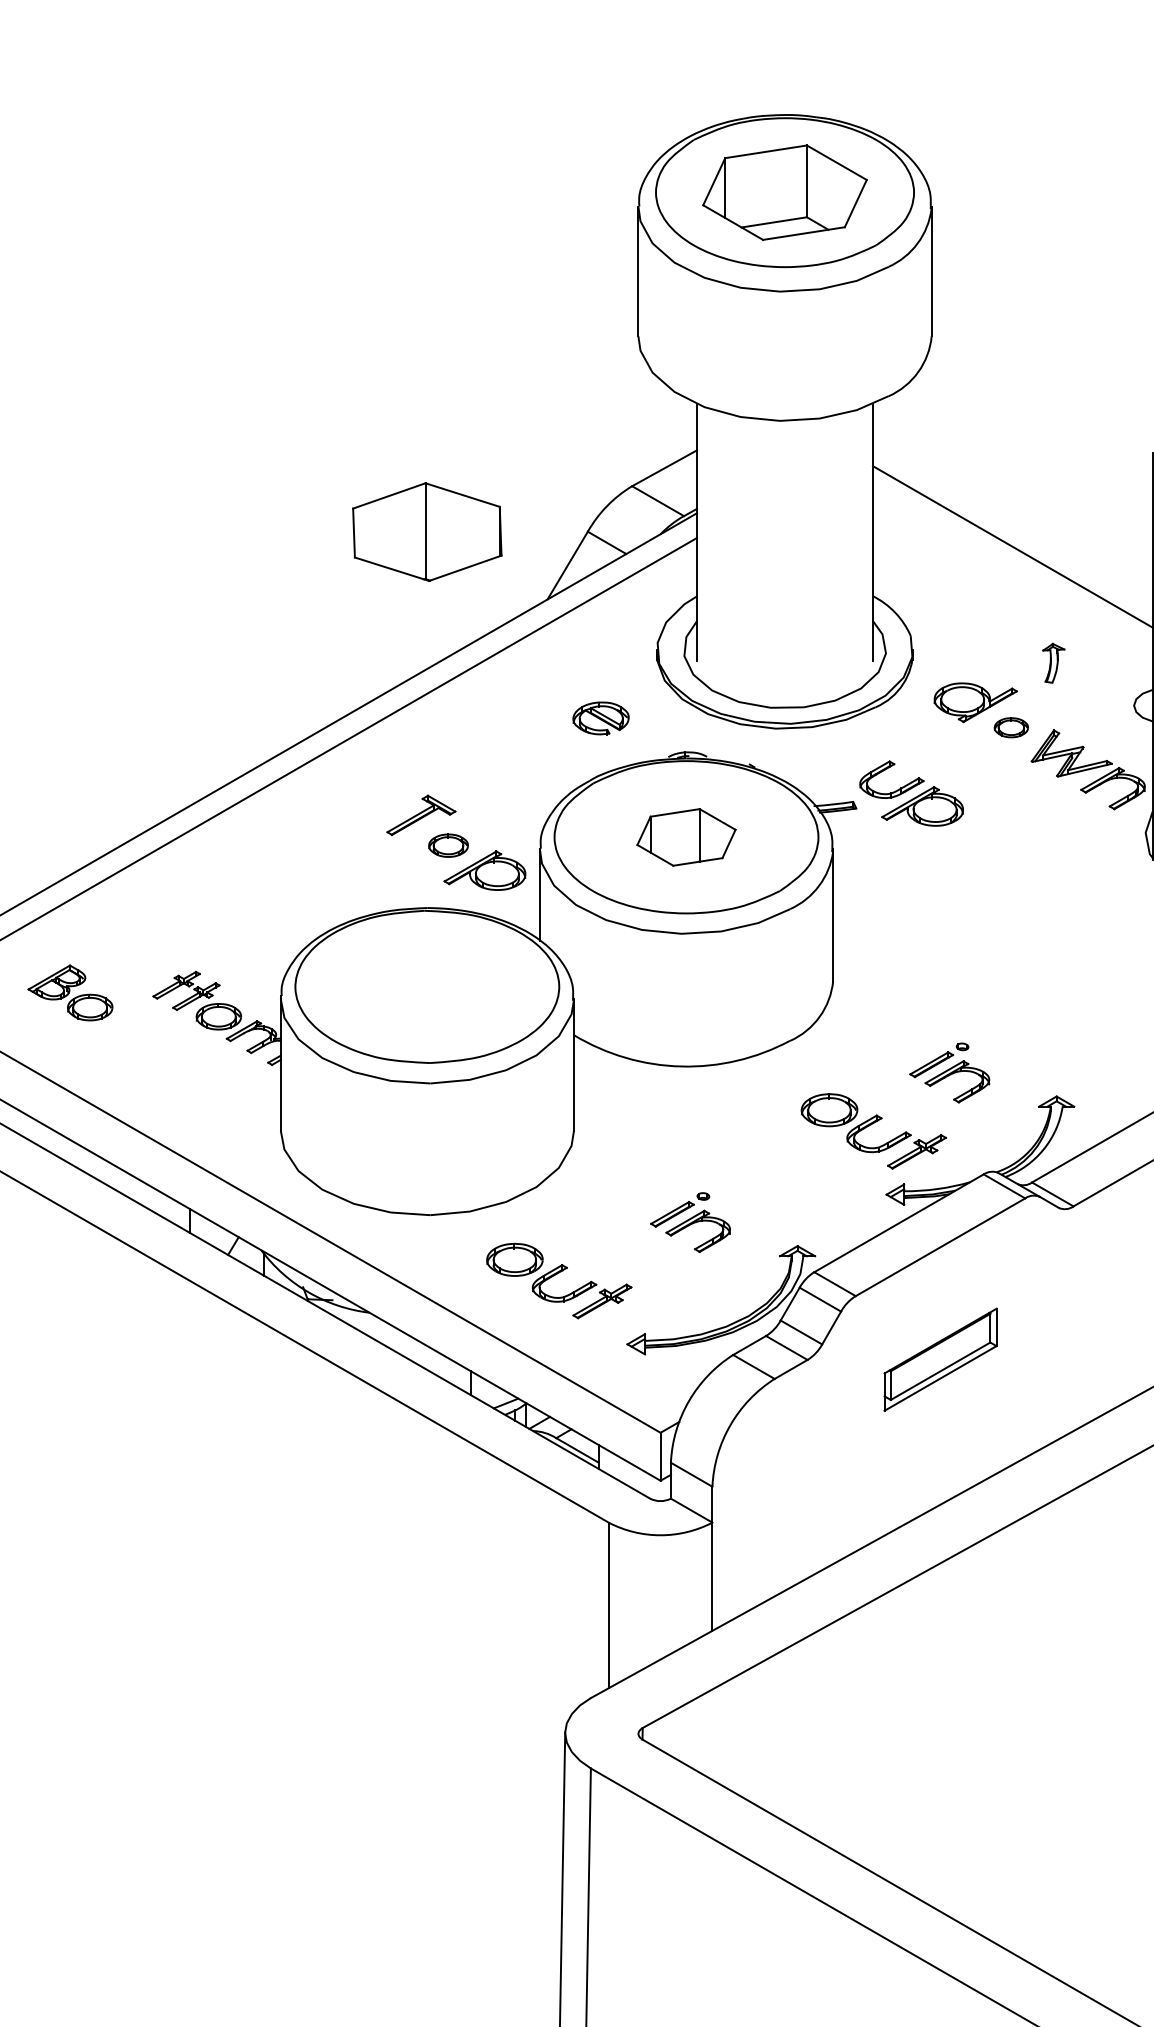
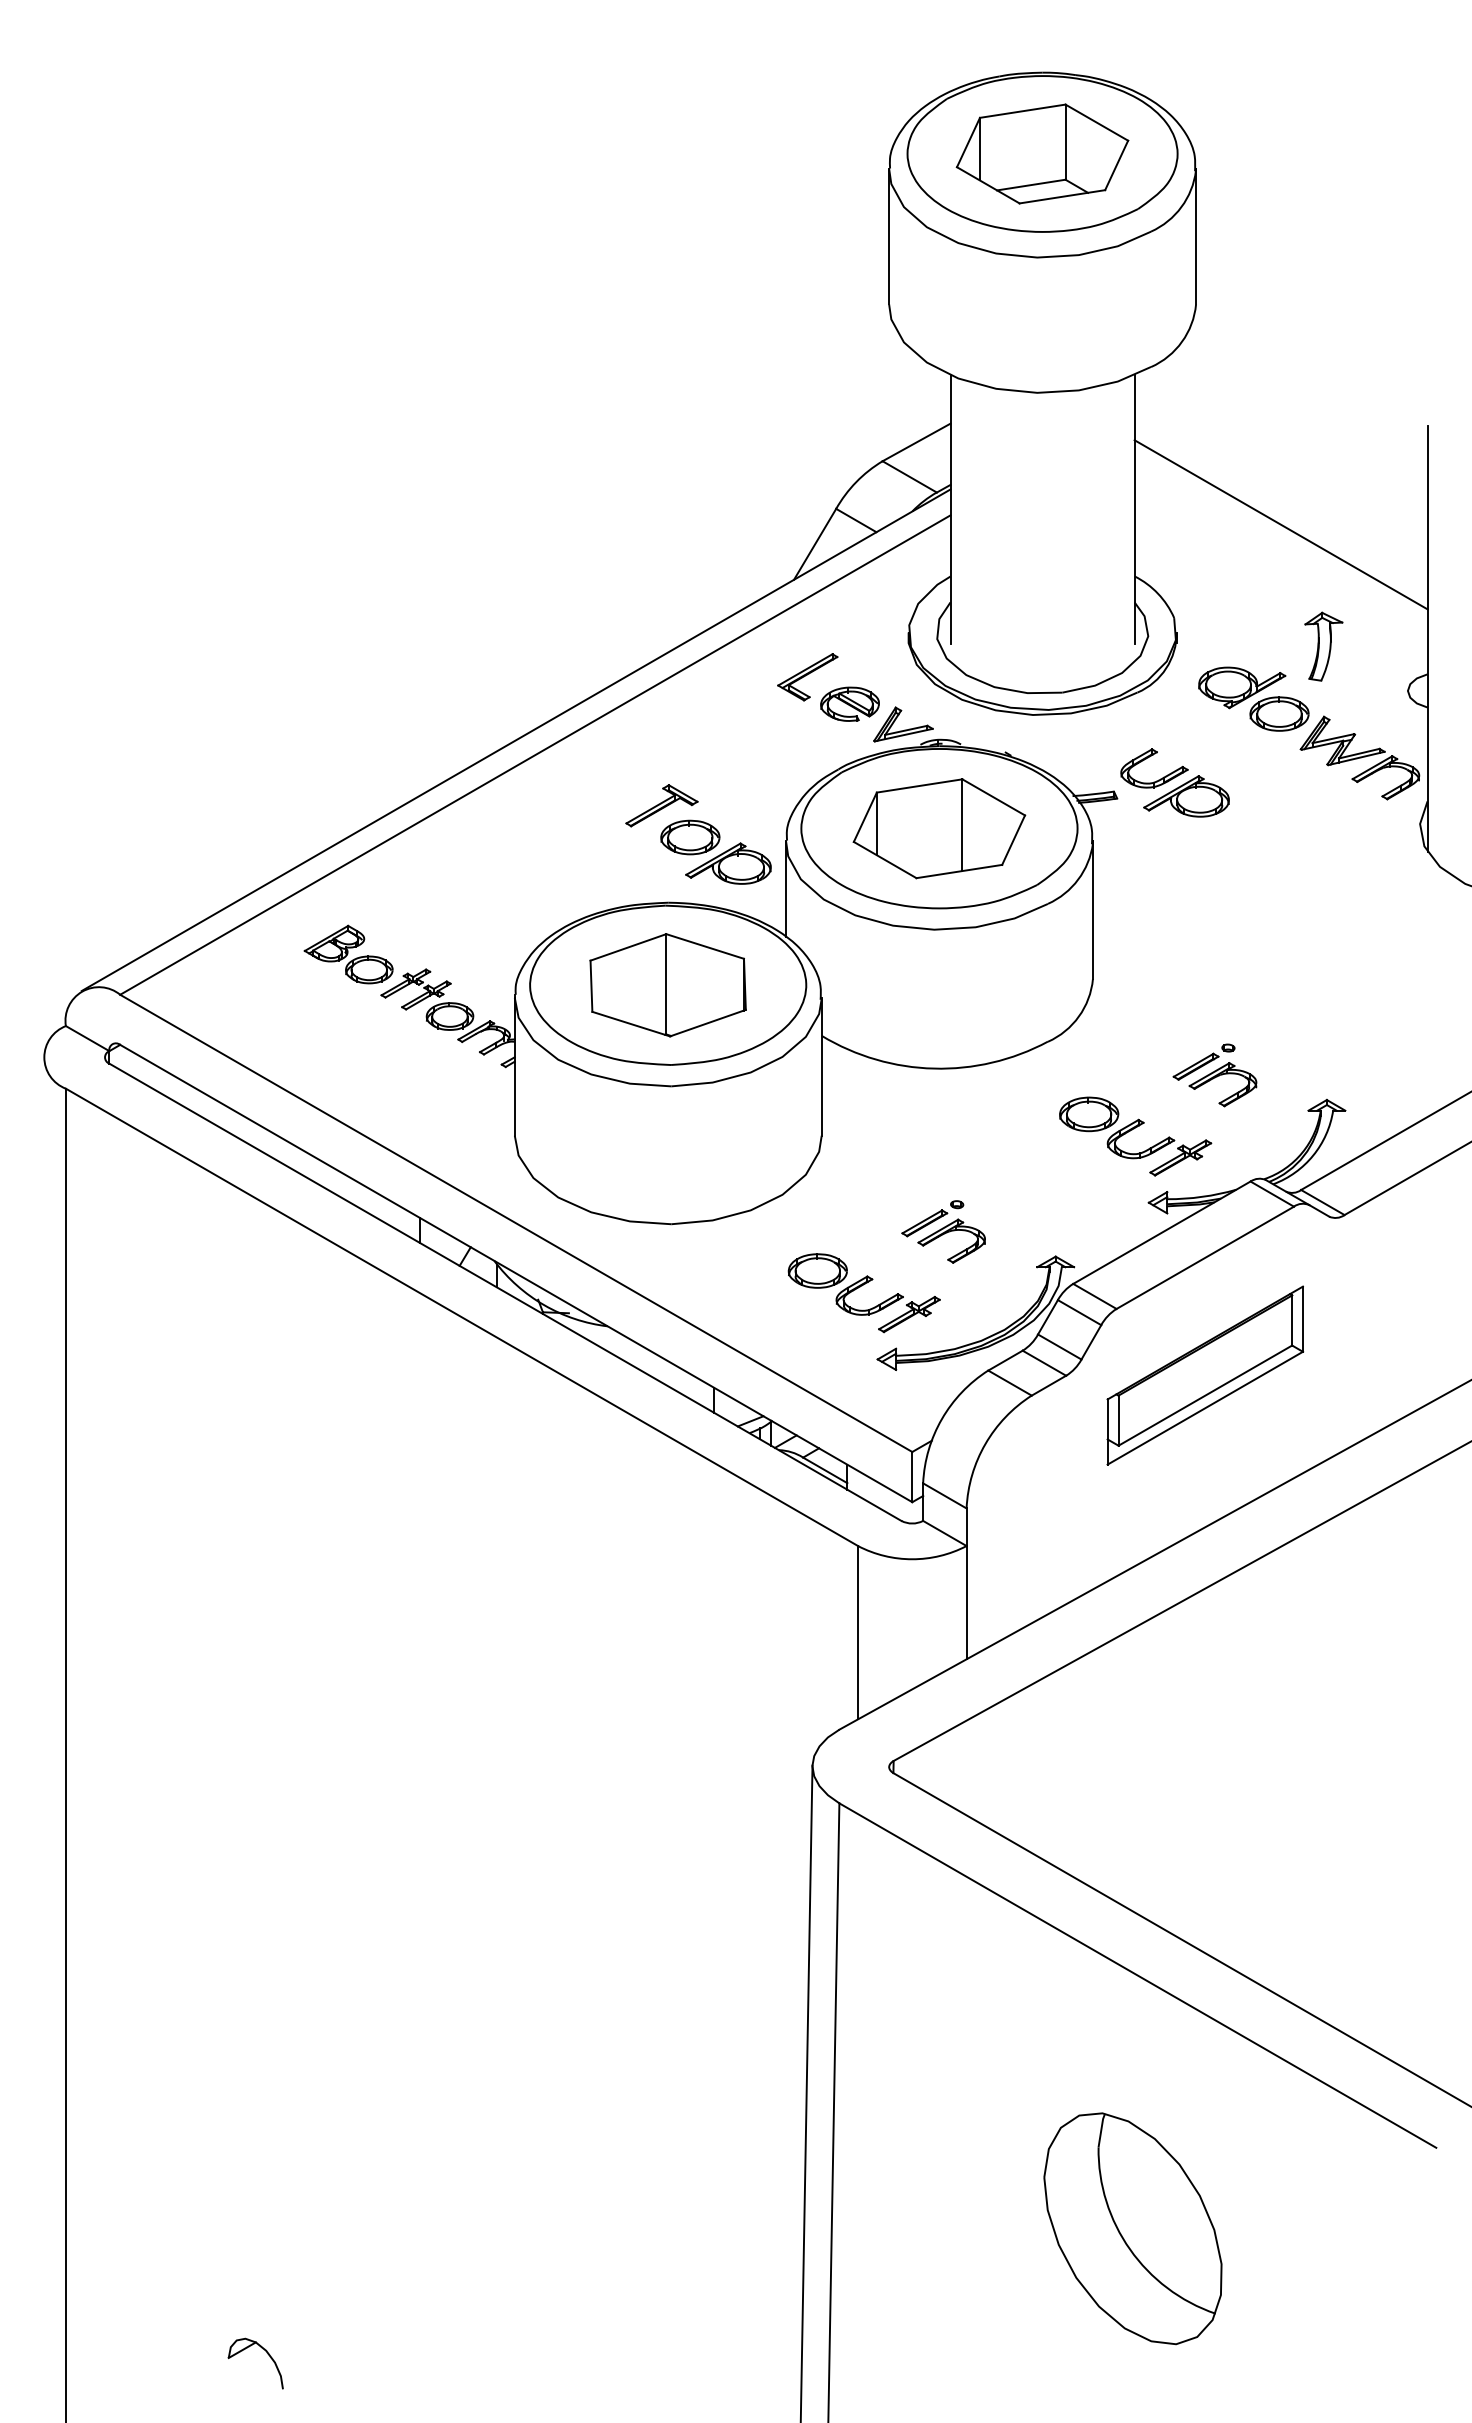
part: (426, 532) -> (667, 985), moved
part: (1053, 663) -> (1323, 646), size x1.67
part: (560, 692) -> (807, 677), added
part: (1011, 727) -> (1279, 713), size x1.67
part: (652, 737) -> (903, 724), added
part: (686, 837) -> (939, 828), size x1.67
part: (448, 845) -> (690, 837), size x1.43
part: (70, 992) -> (348, 954), moved
part: (555, 1275) -> (860, 1287), moved
part: (940, 1359) -> (1205, 1375), size x1.67

